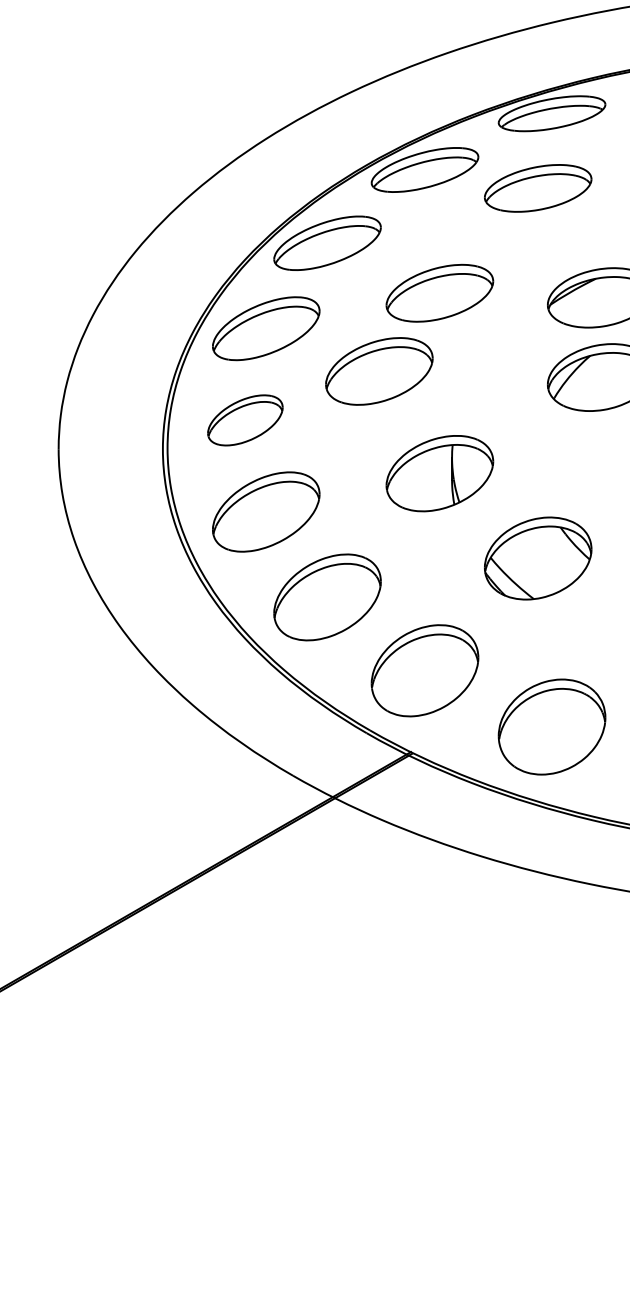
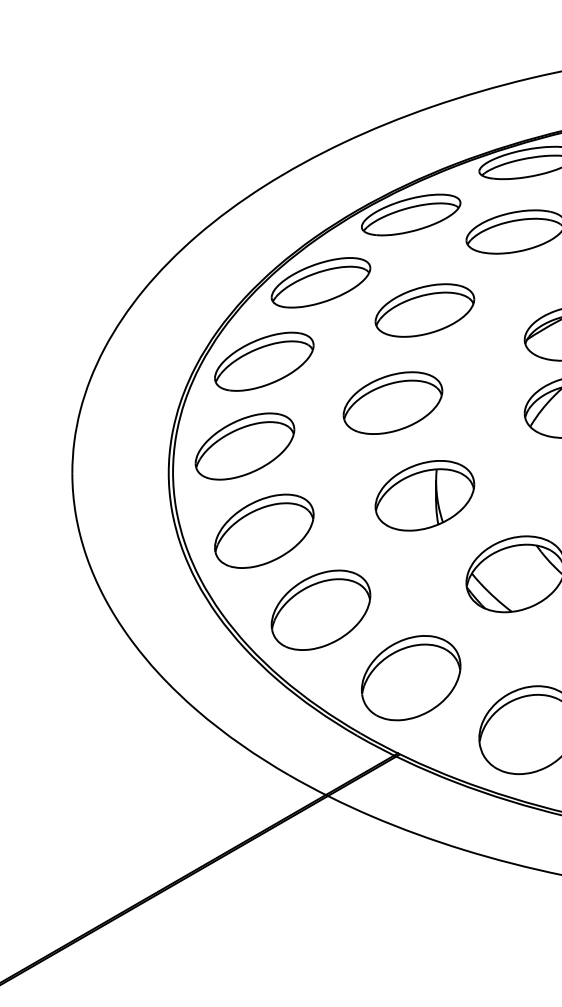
part: (439, 292) -> (424, 309), moved
part: (379, 371) -> (393, 403), moved
part: (245, 420) -> (245, 446), size x1.43

